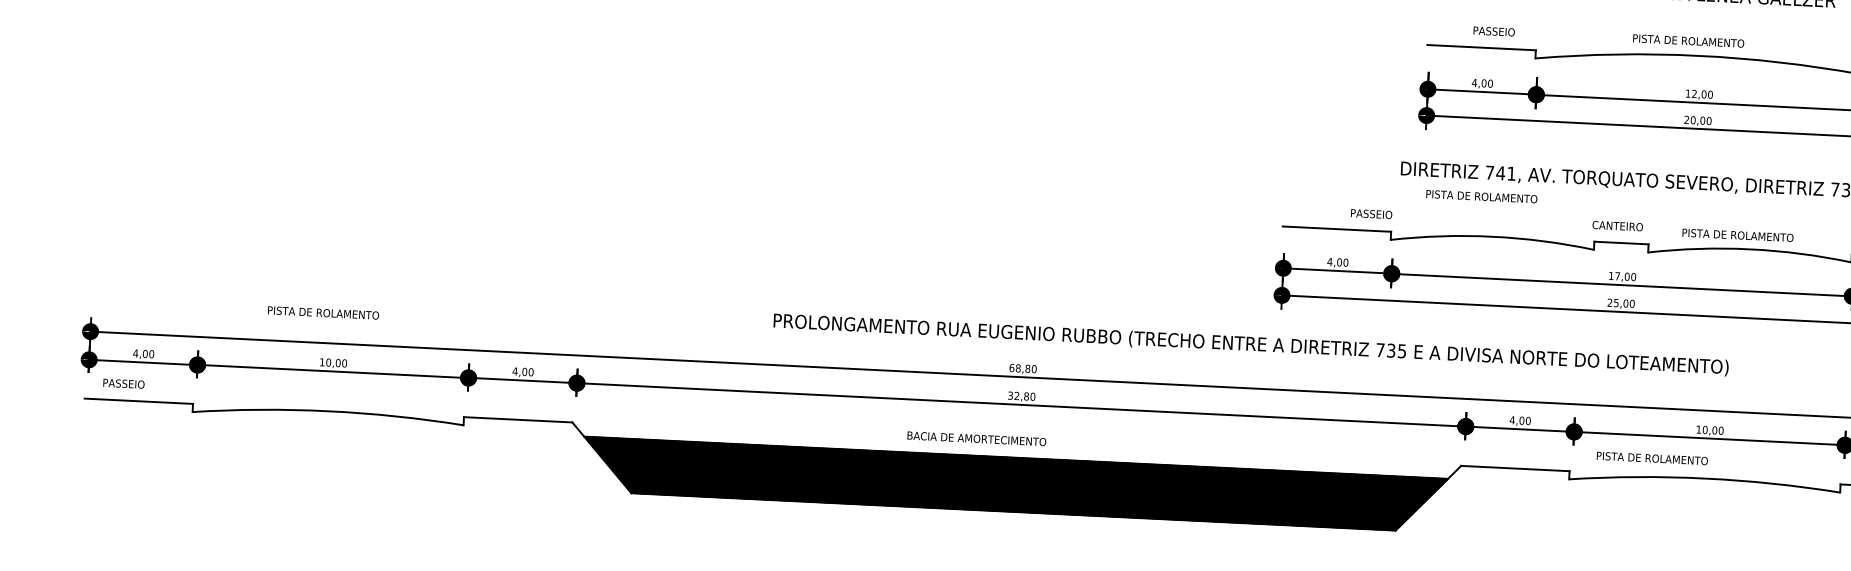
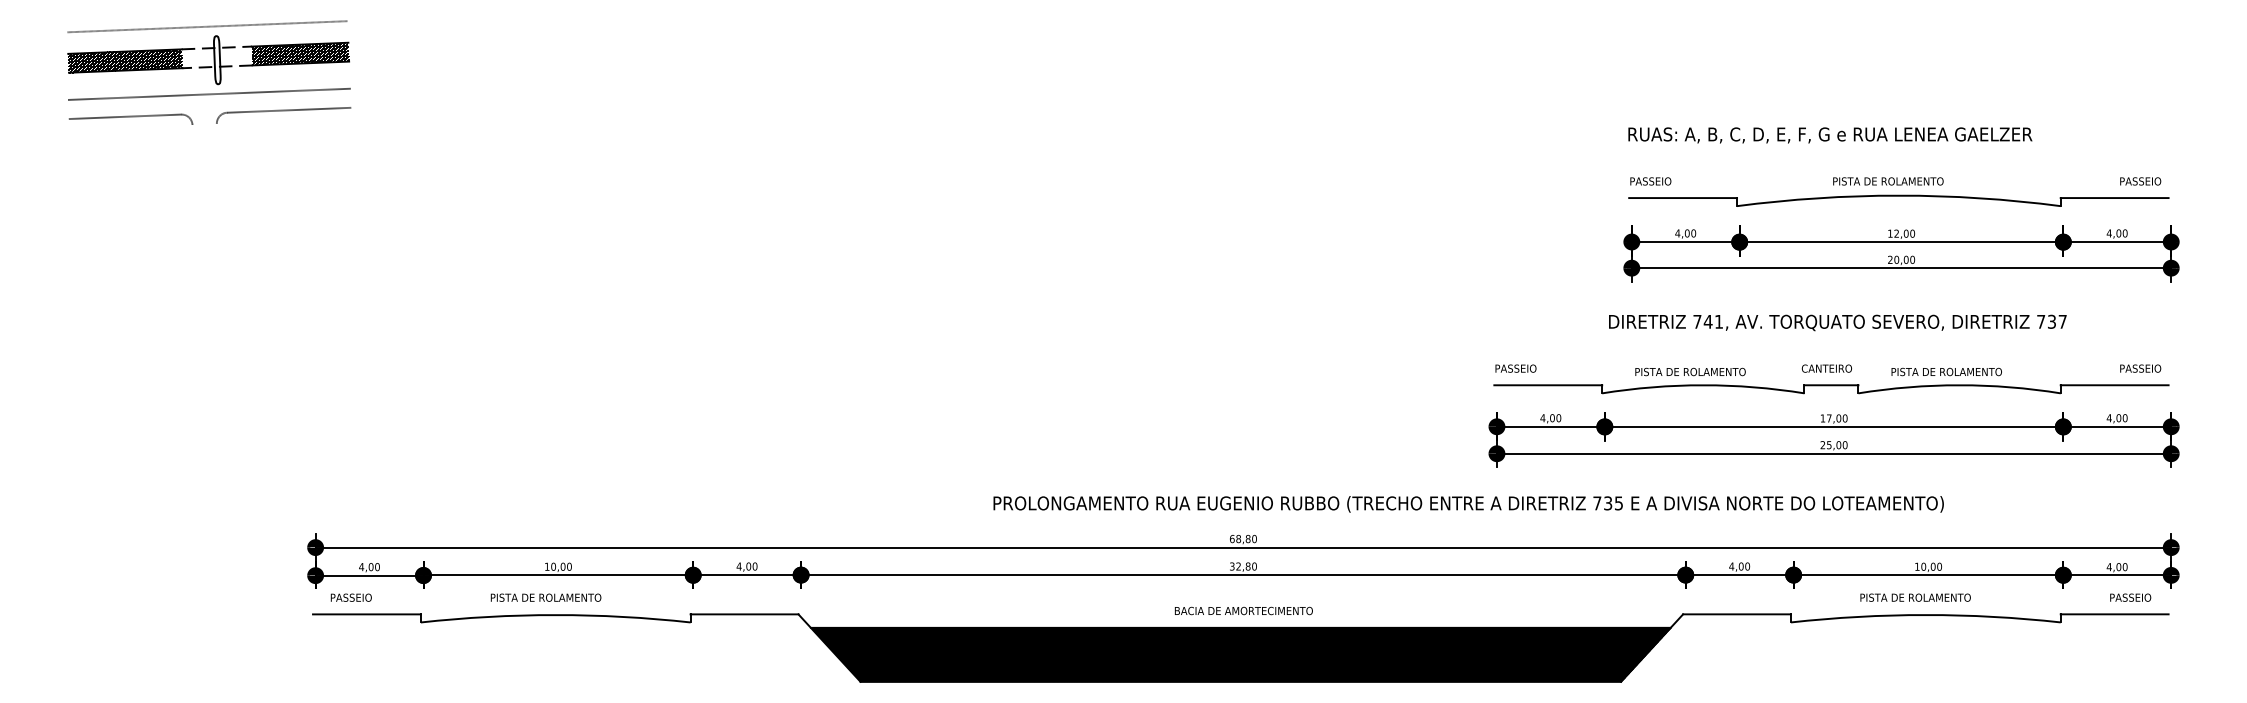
text: (1493, 31) -> (1650, 181), moved
text: (1481, 196) -> (1690, 371), moved
text: (1371, 213) -> (1515, 368), moved
text: (322, 312) -> (545, 597), moved
text: (976, 438) -> (1243, 610), moved
text: (1652, 458) -> (1915, 597), moved

